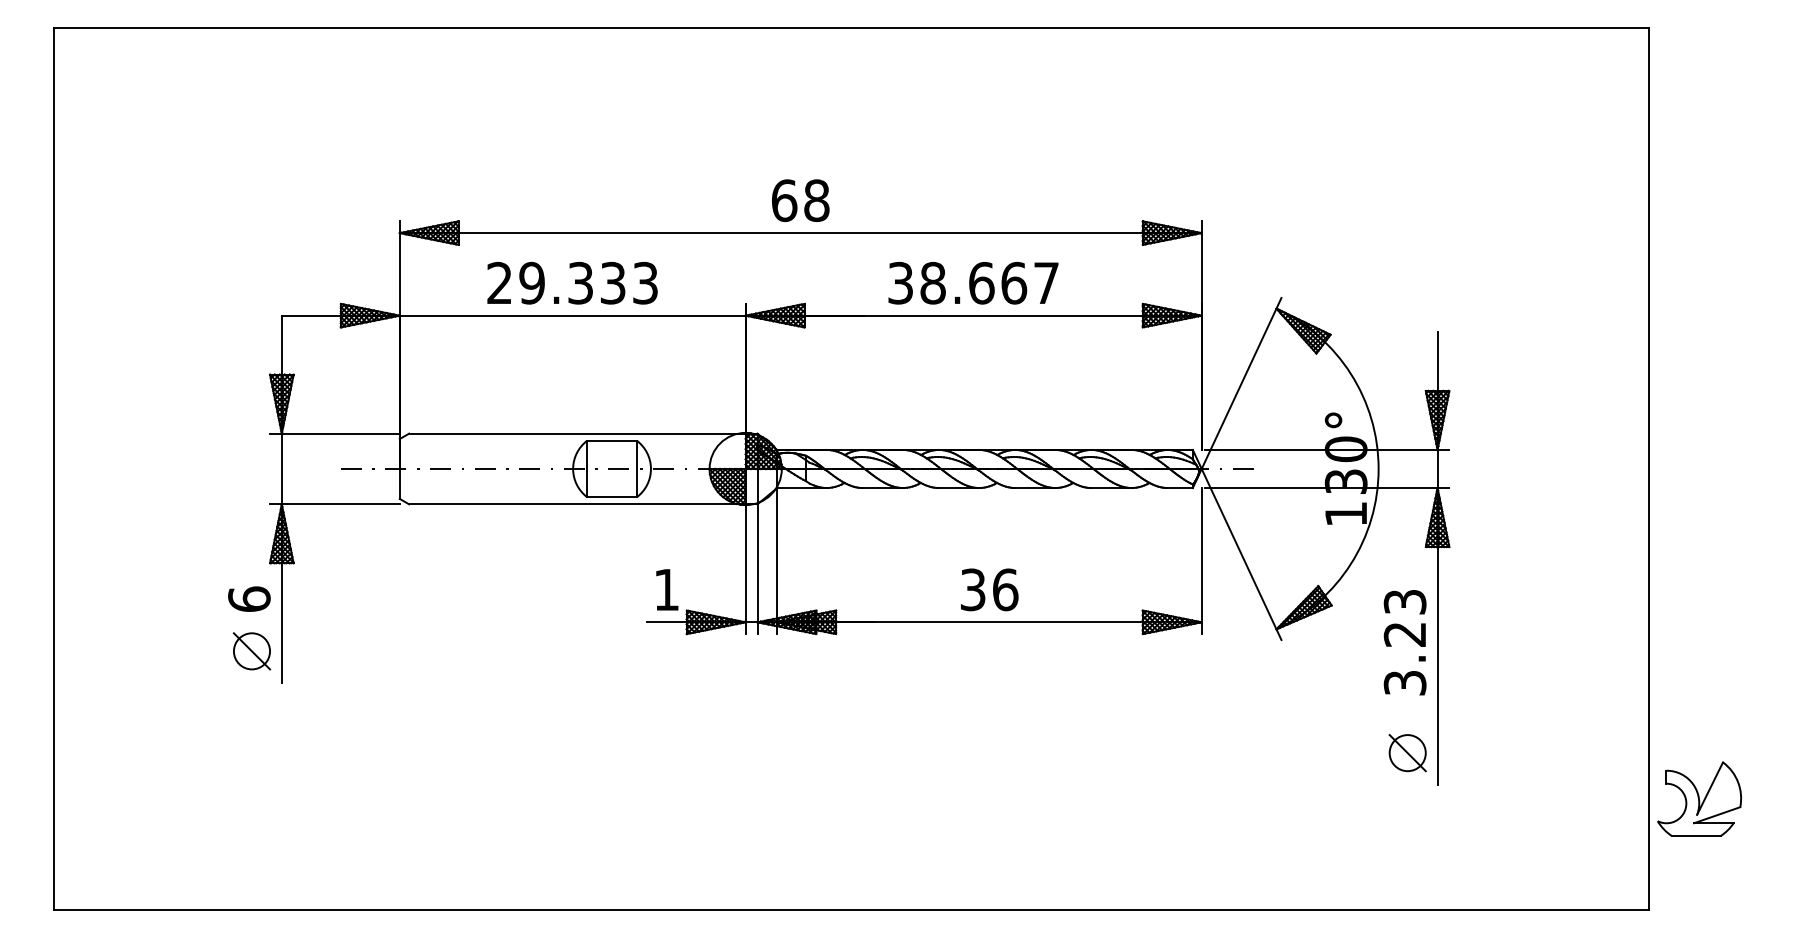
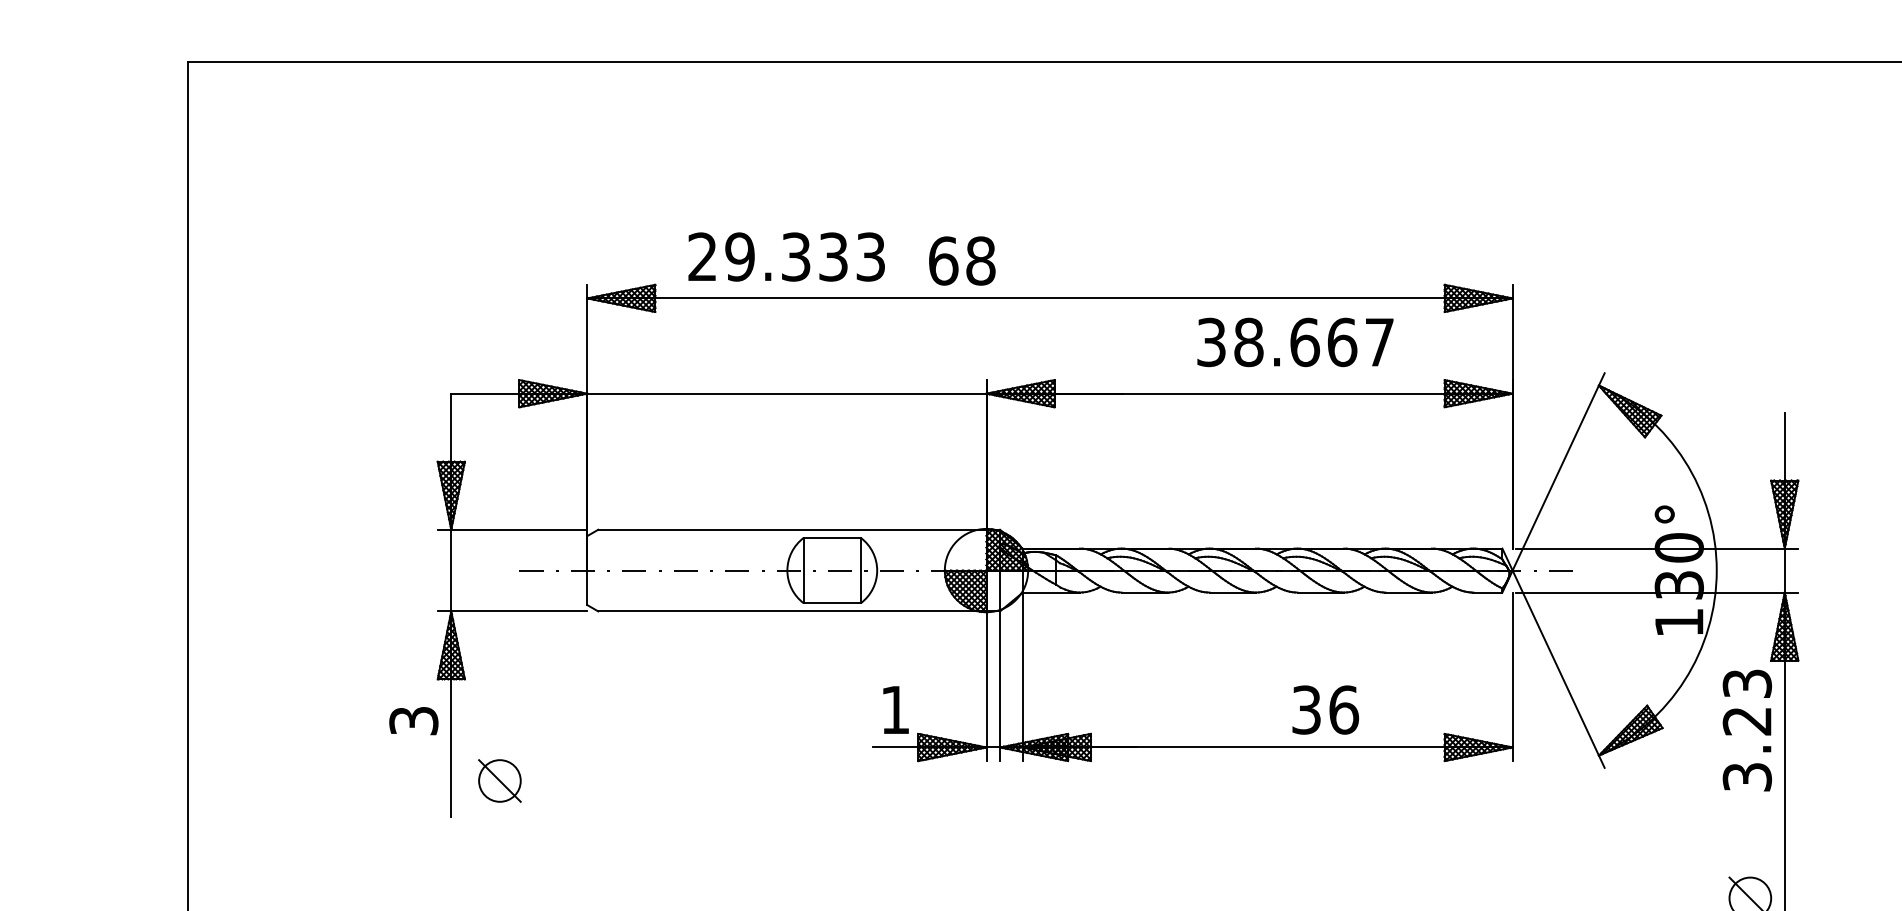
text: (800, 200) -> (962, 260), moved
text: (572, 282) -> (786, 256), moved
text: (973, 282) -> (1295, 341), moved
text: (989, 589) -> (1325, 709), moved
text: (249, 598) -> (413, 720), 6 -> 3
text: (1404, 642) -> (1746, 730), moved
part: (251, 651) -> (499, 781), moved

